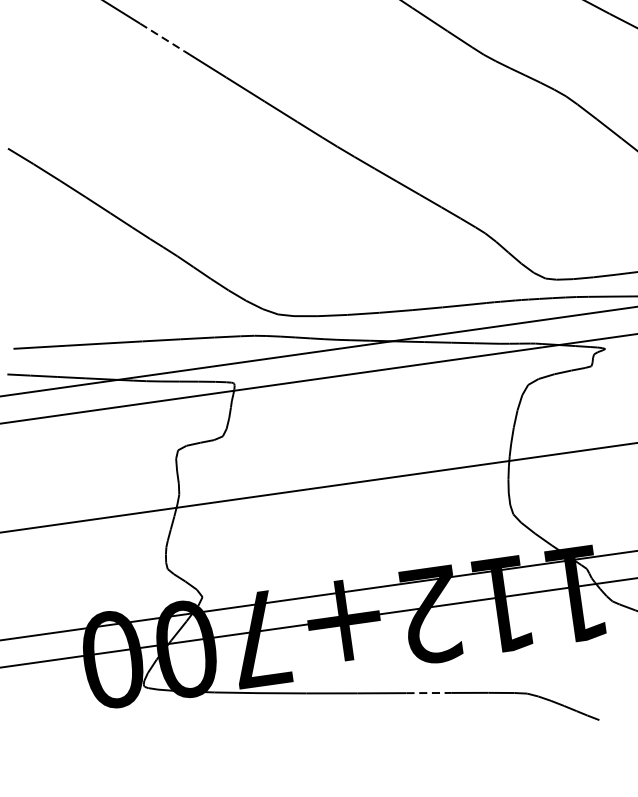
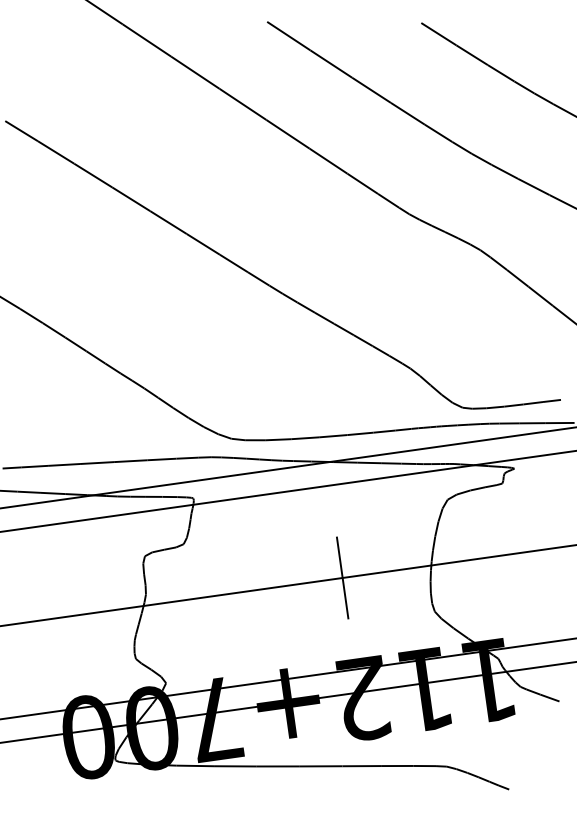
line: (162, 37) -> (131, 199), dashed -> solid
line: (406, 474) -> (342, 577), added
line: (429, 693) -> (362, 766), dashed -> solid

